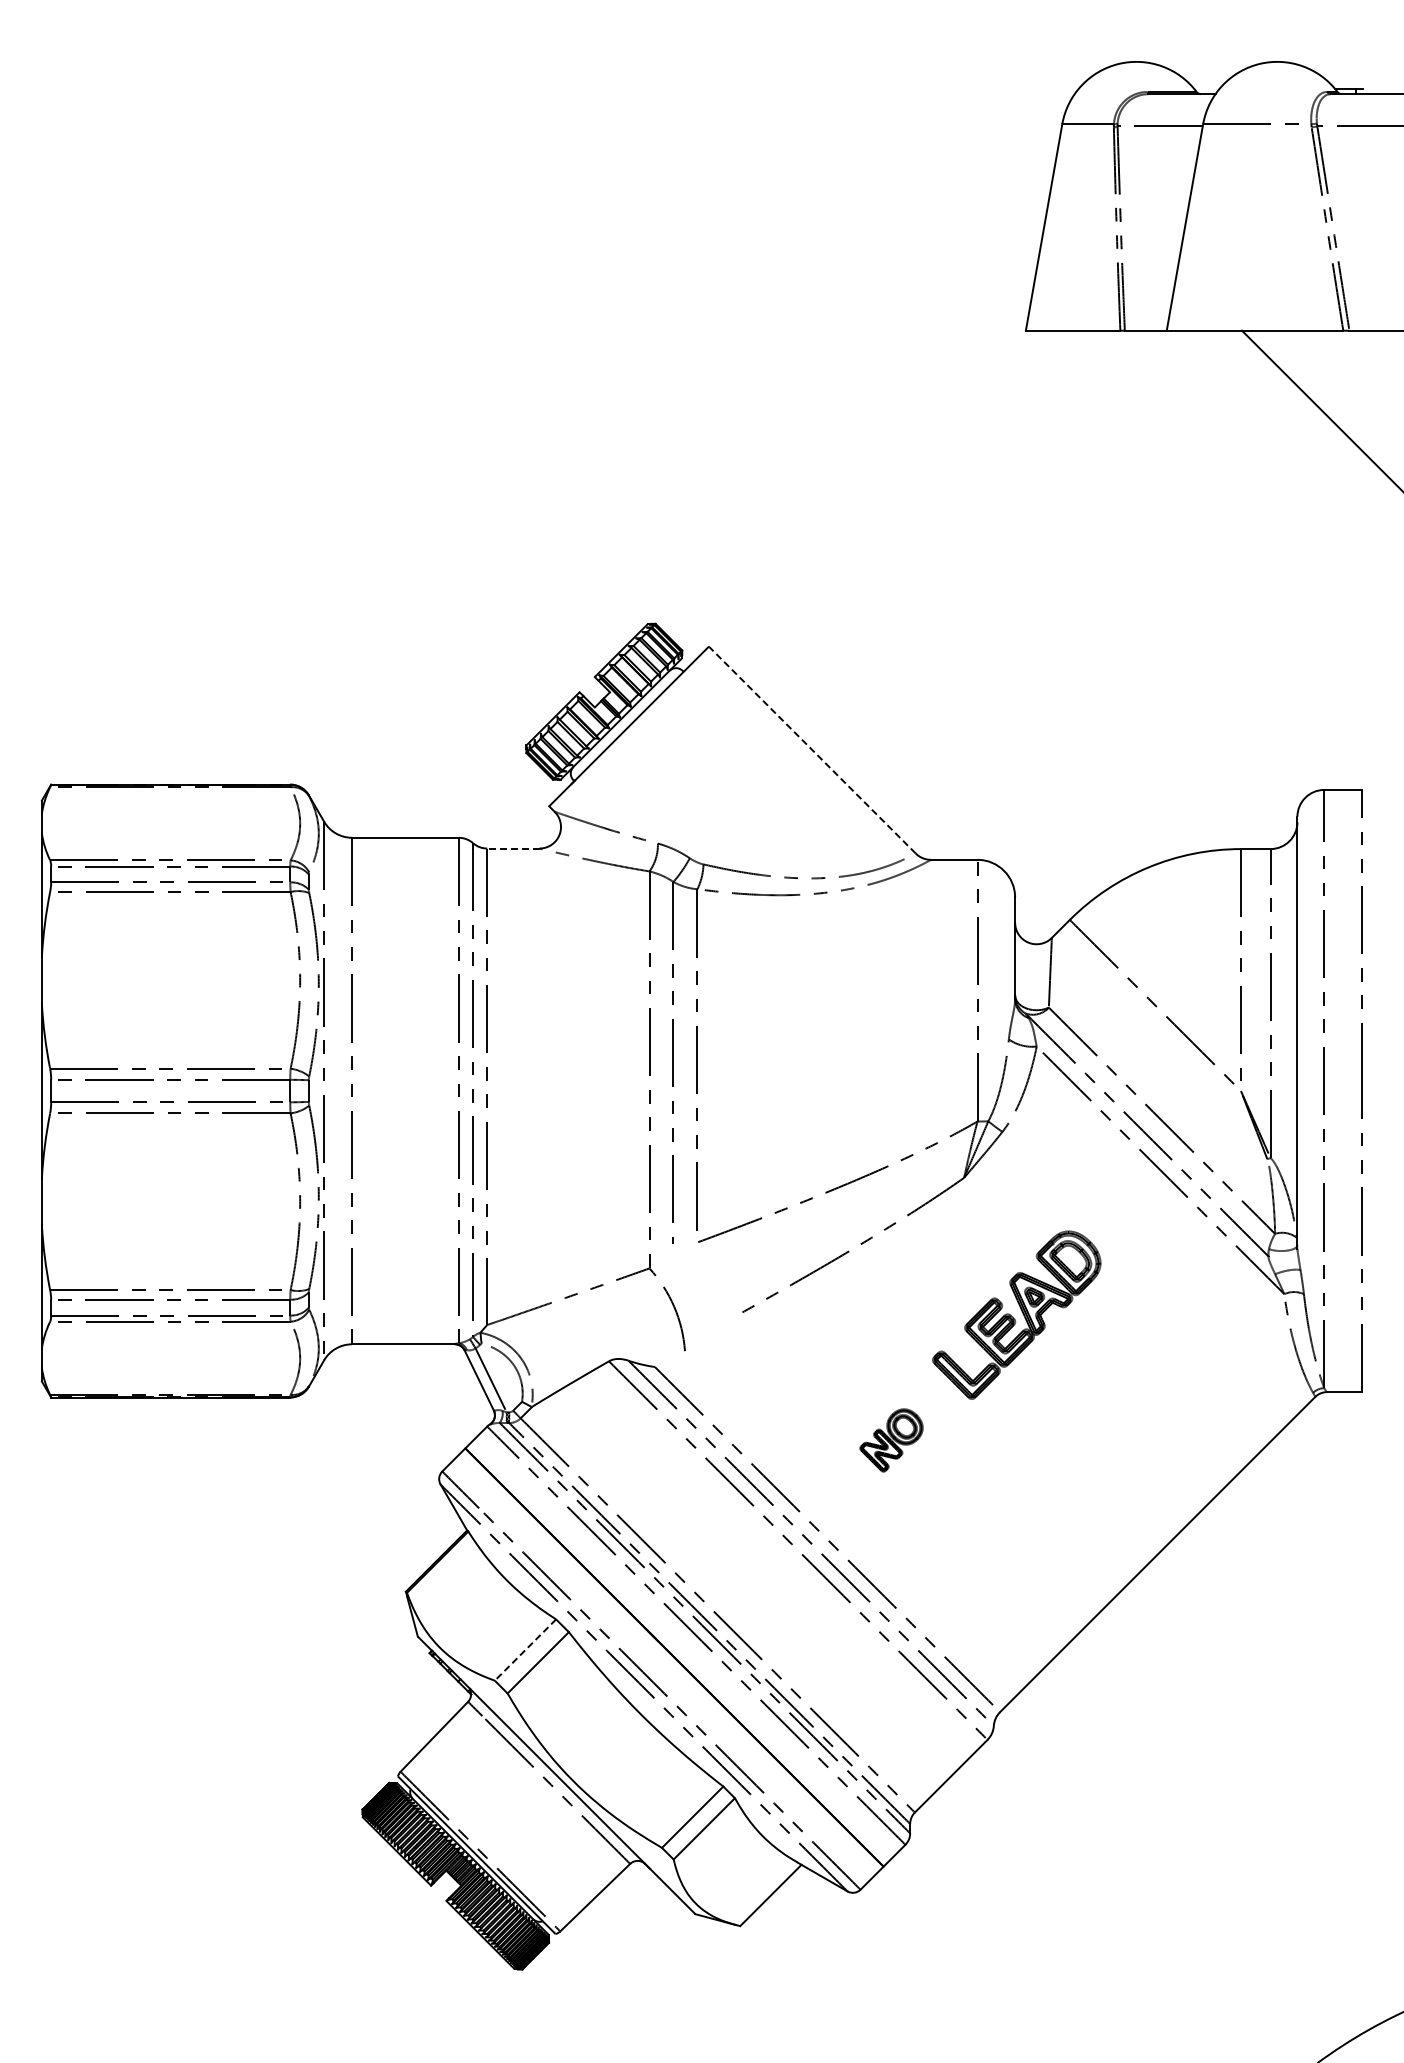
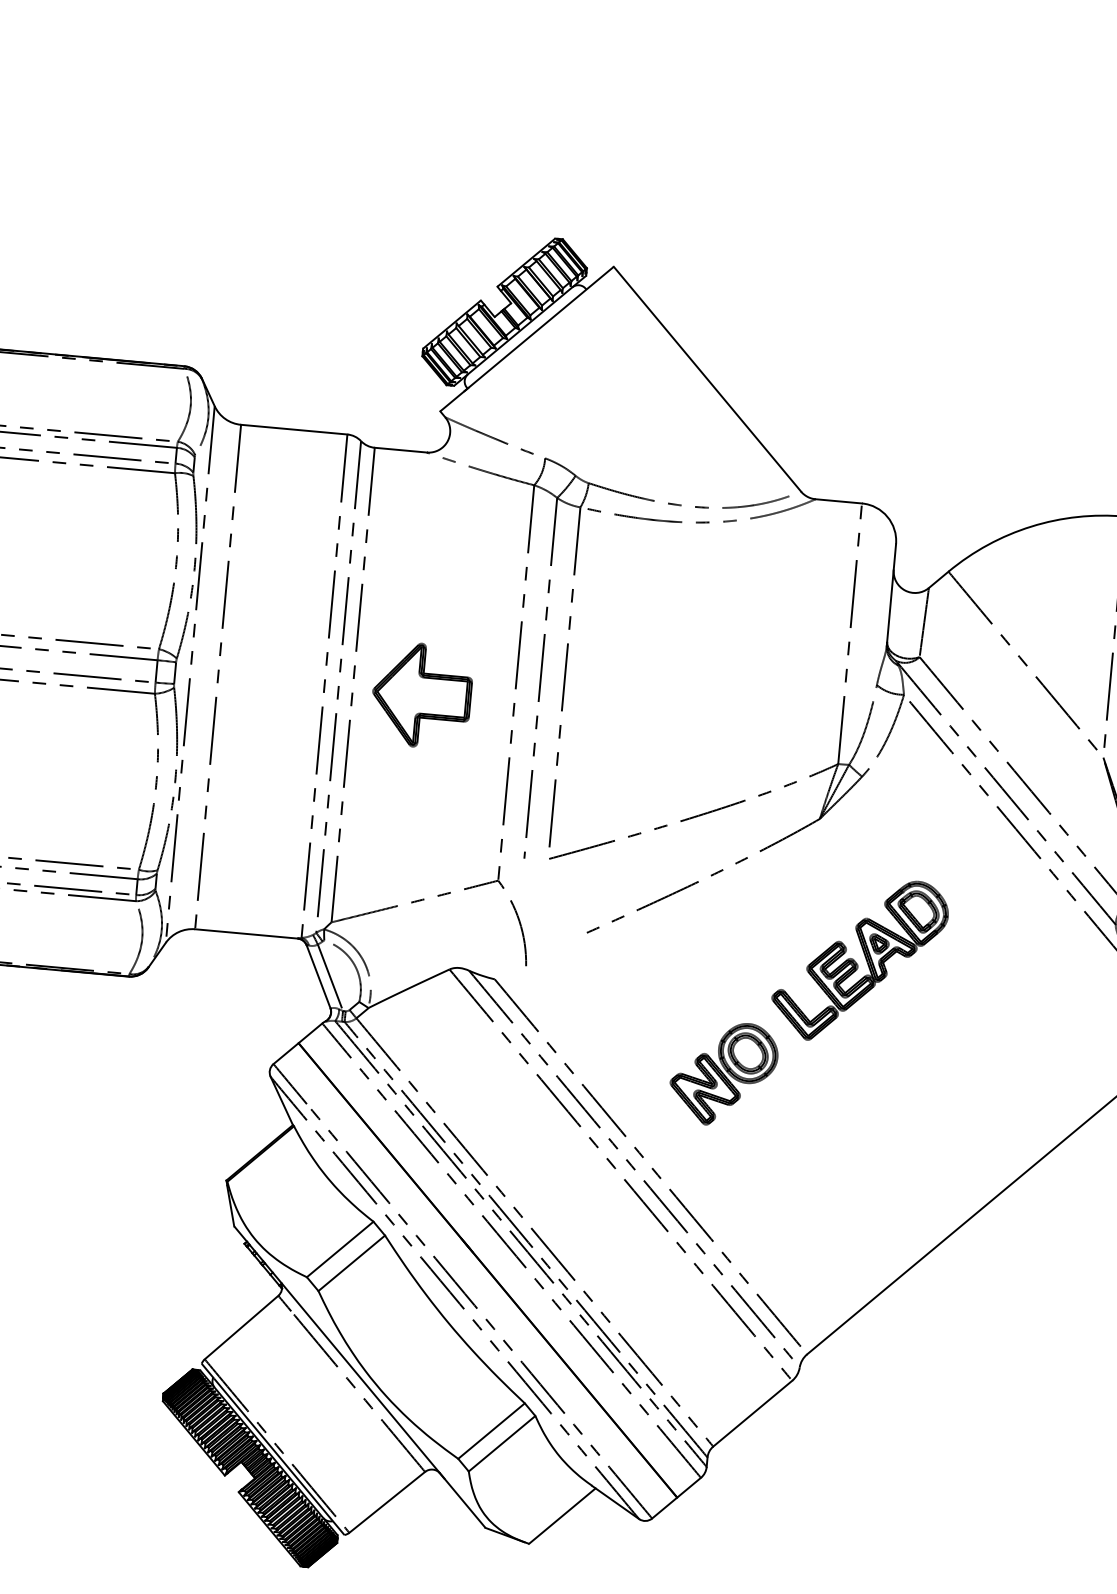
line: (811, 749) -> (706, 378), dashed -> solid
line: (513, 848) -> (400, 450), dashed -> solid
part: (556, 1090) -> (421, 695), added
part: (891, 1440) -> (723, 1073), size x1.67
line: (525, 1650) -> (340, 1249), dashed -> solid

